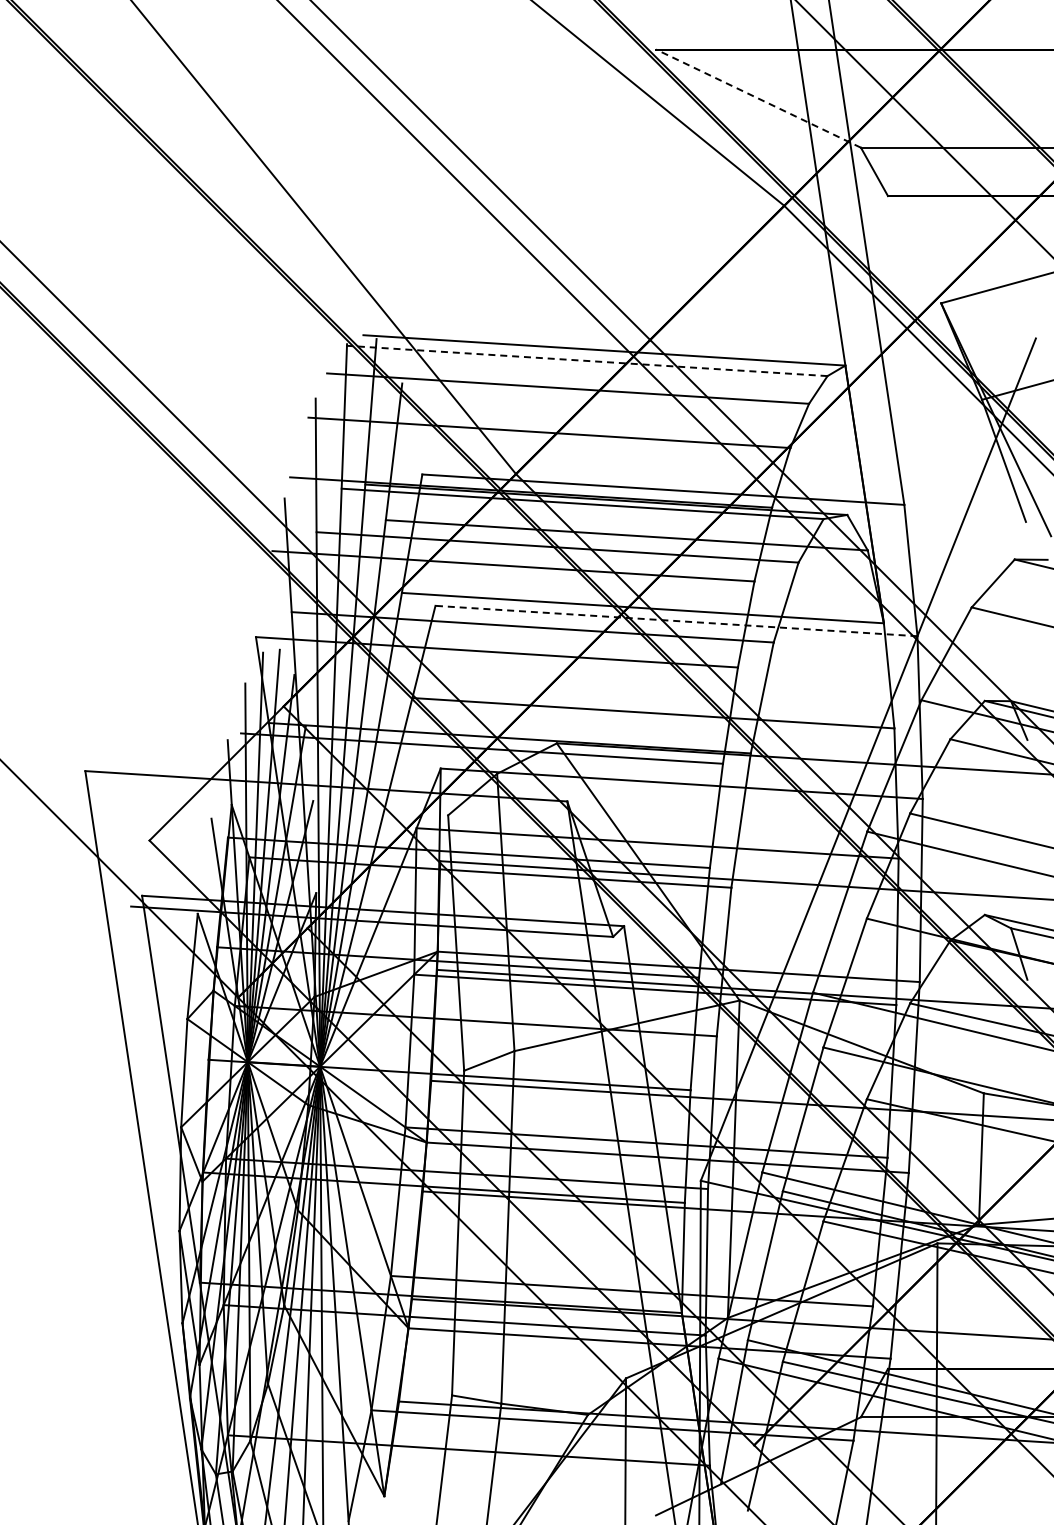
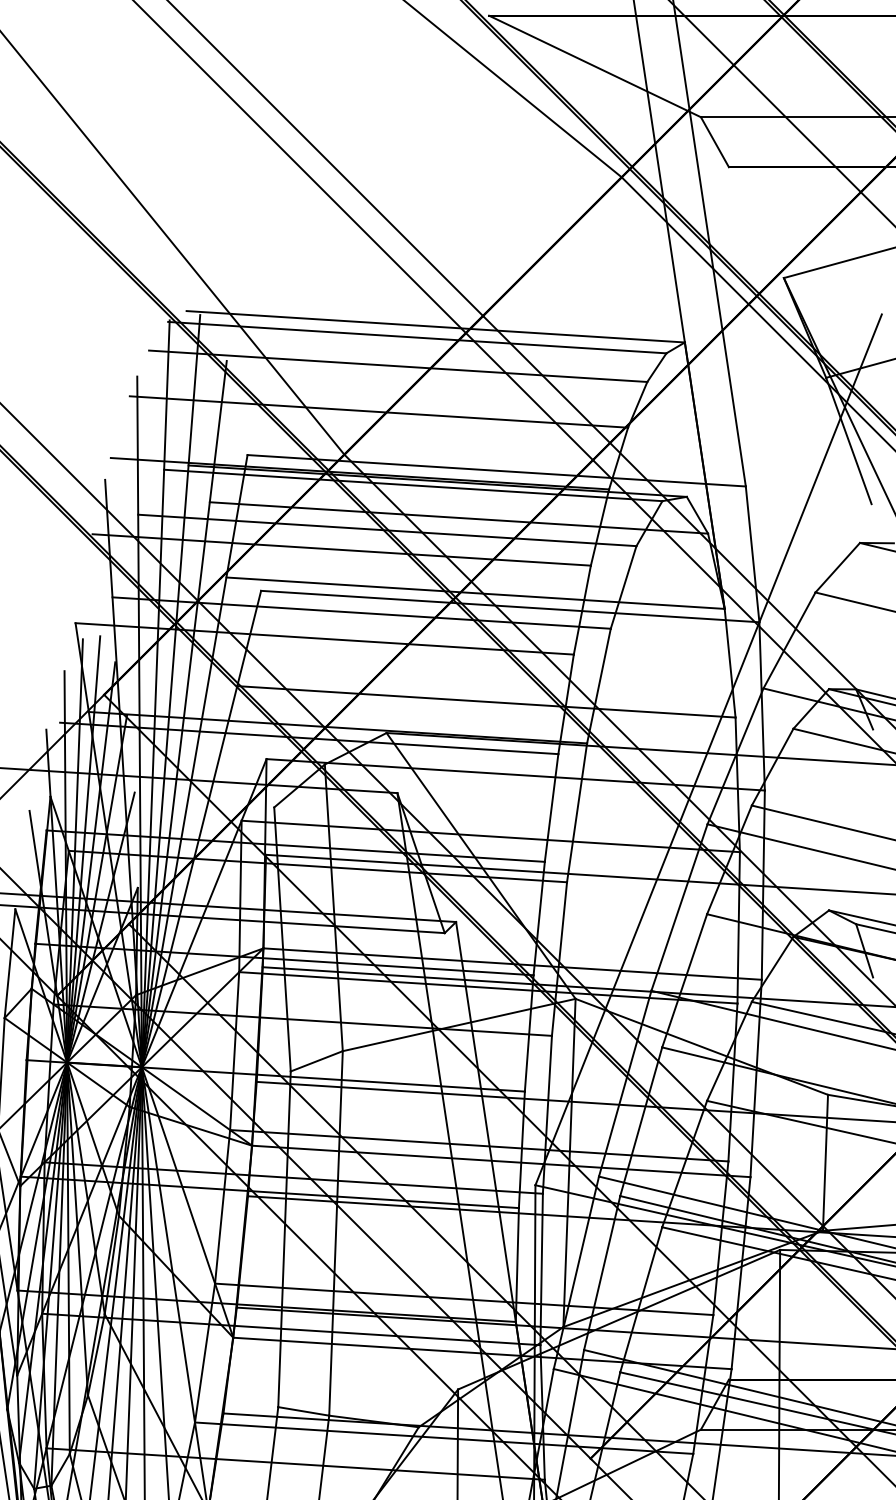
line: (758, 98) -> (595, 66), dashed -> solid
line: (586, 360) -> (417, 337), dashed -> solid
line: (675, 621) -> (509, 607), dashed -> solid

